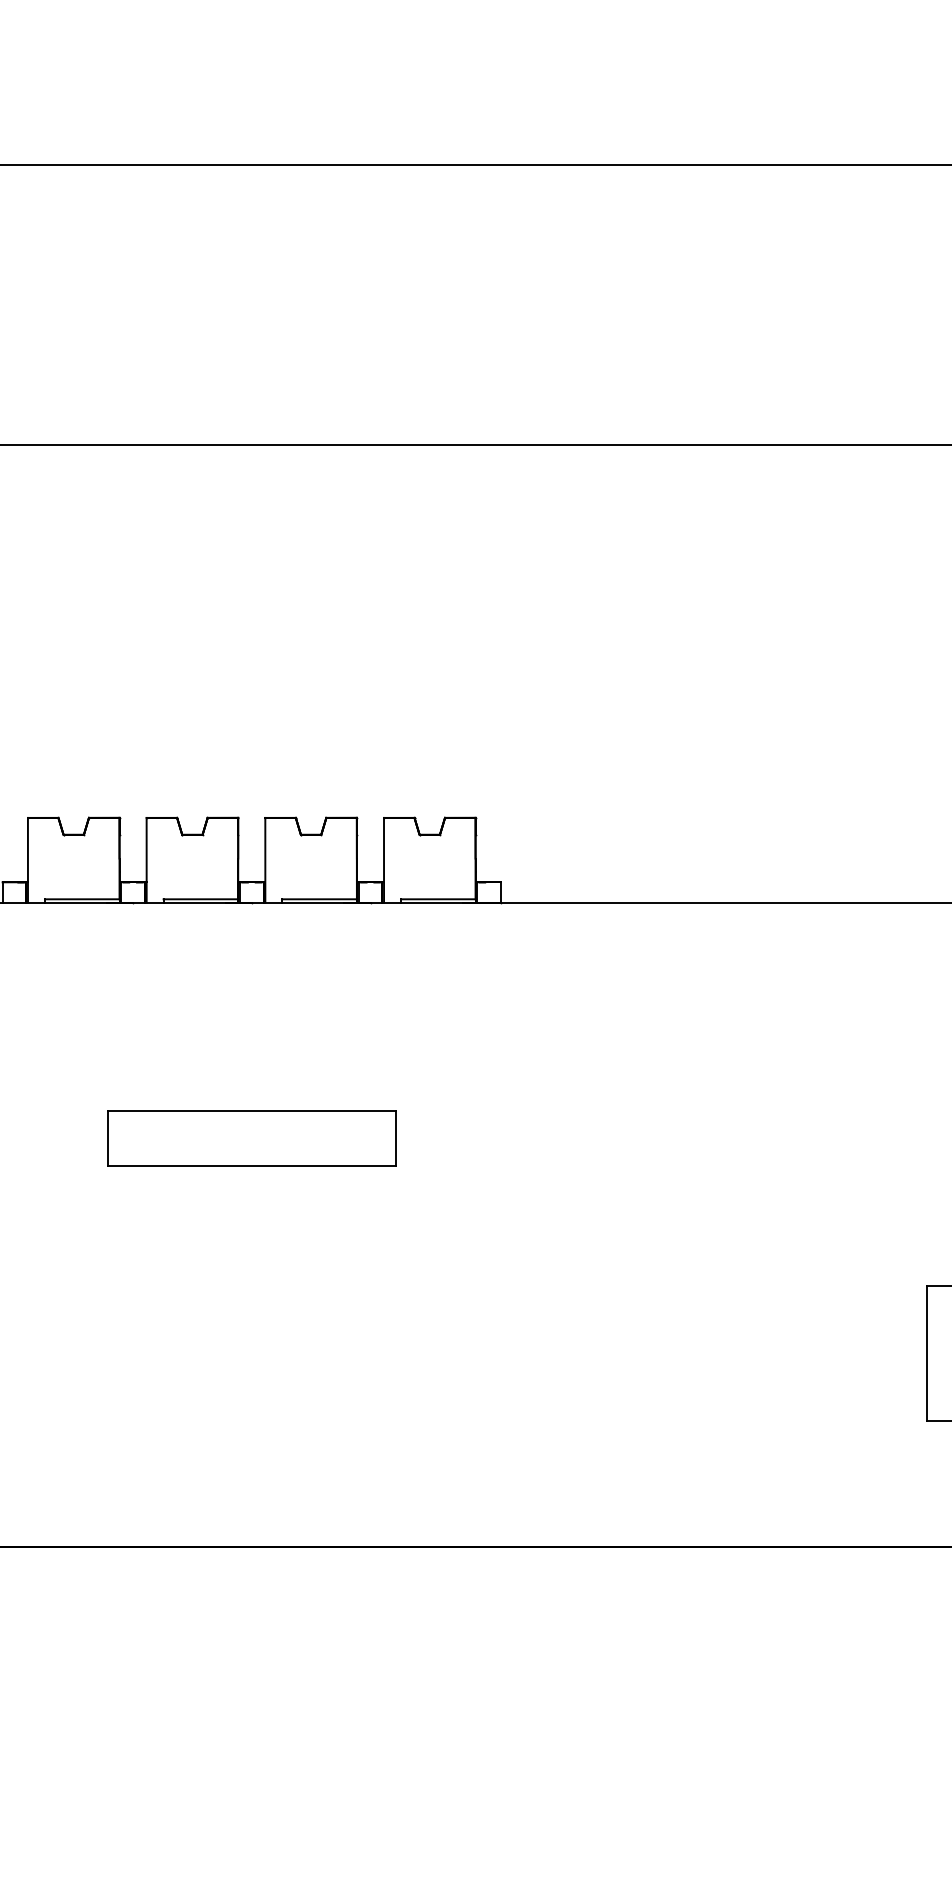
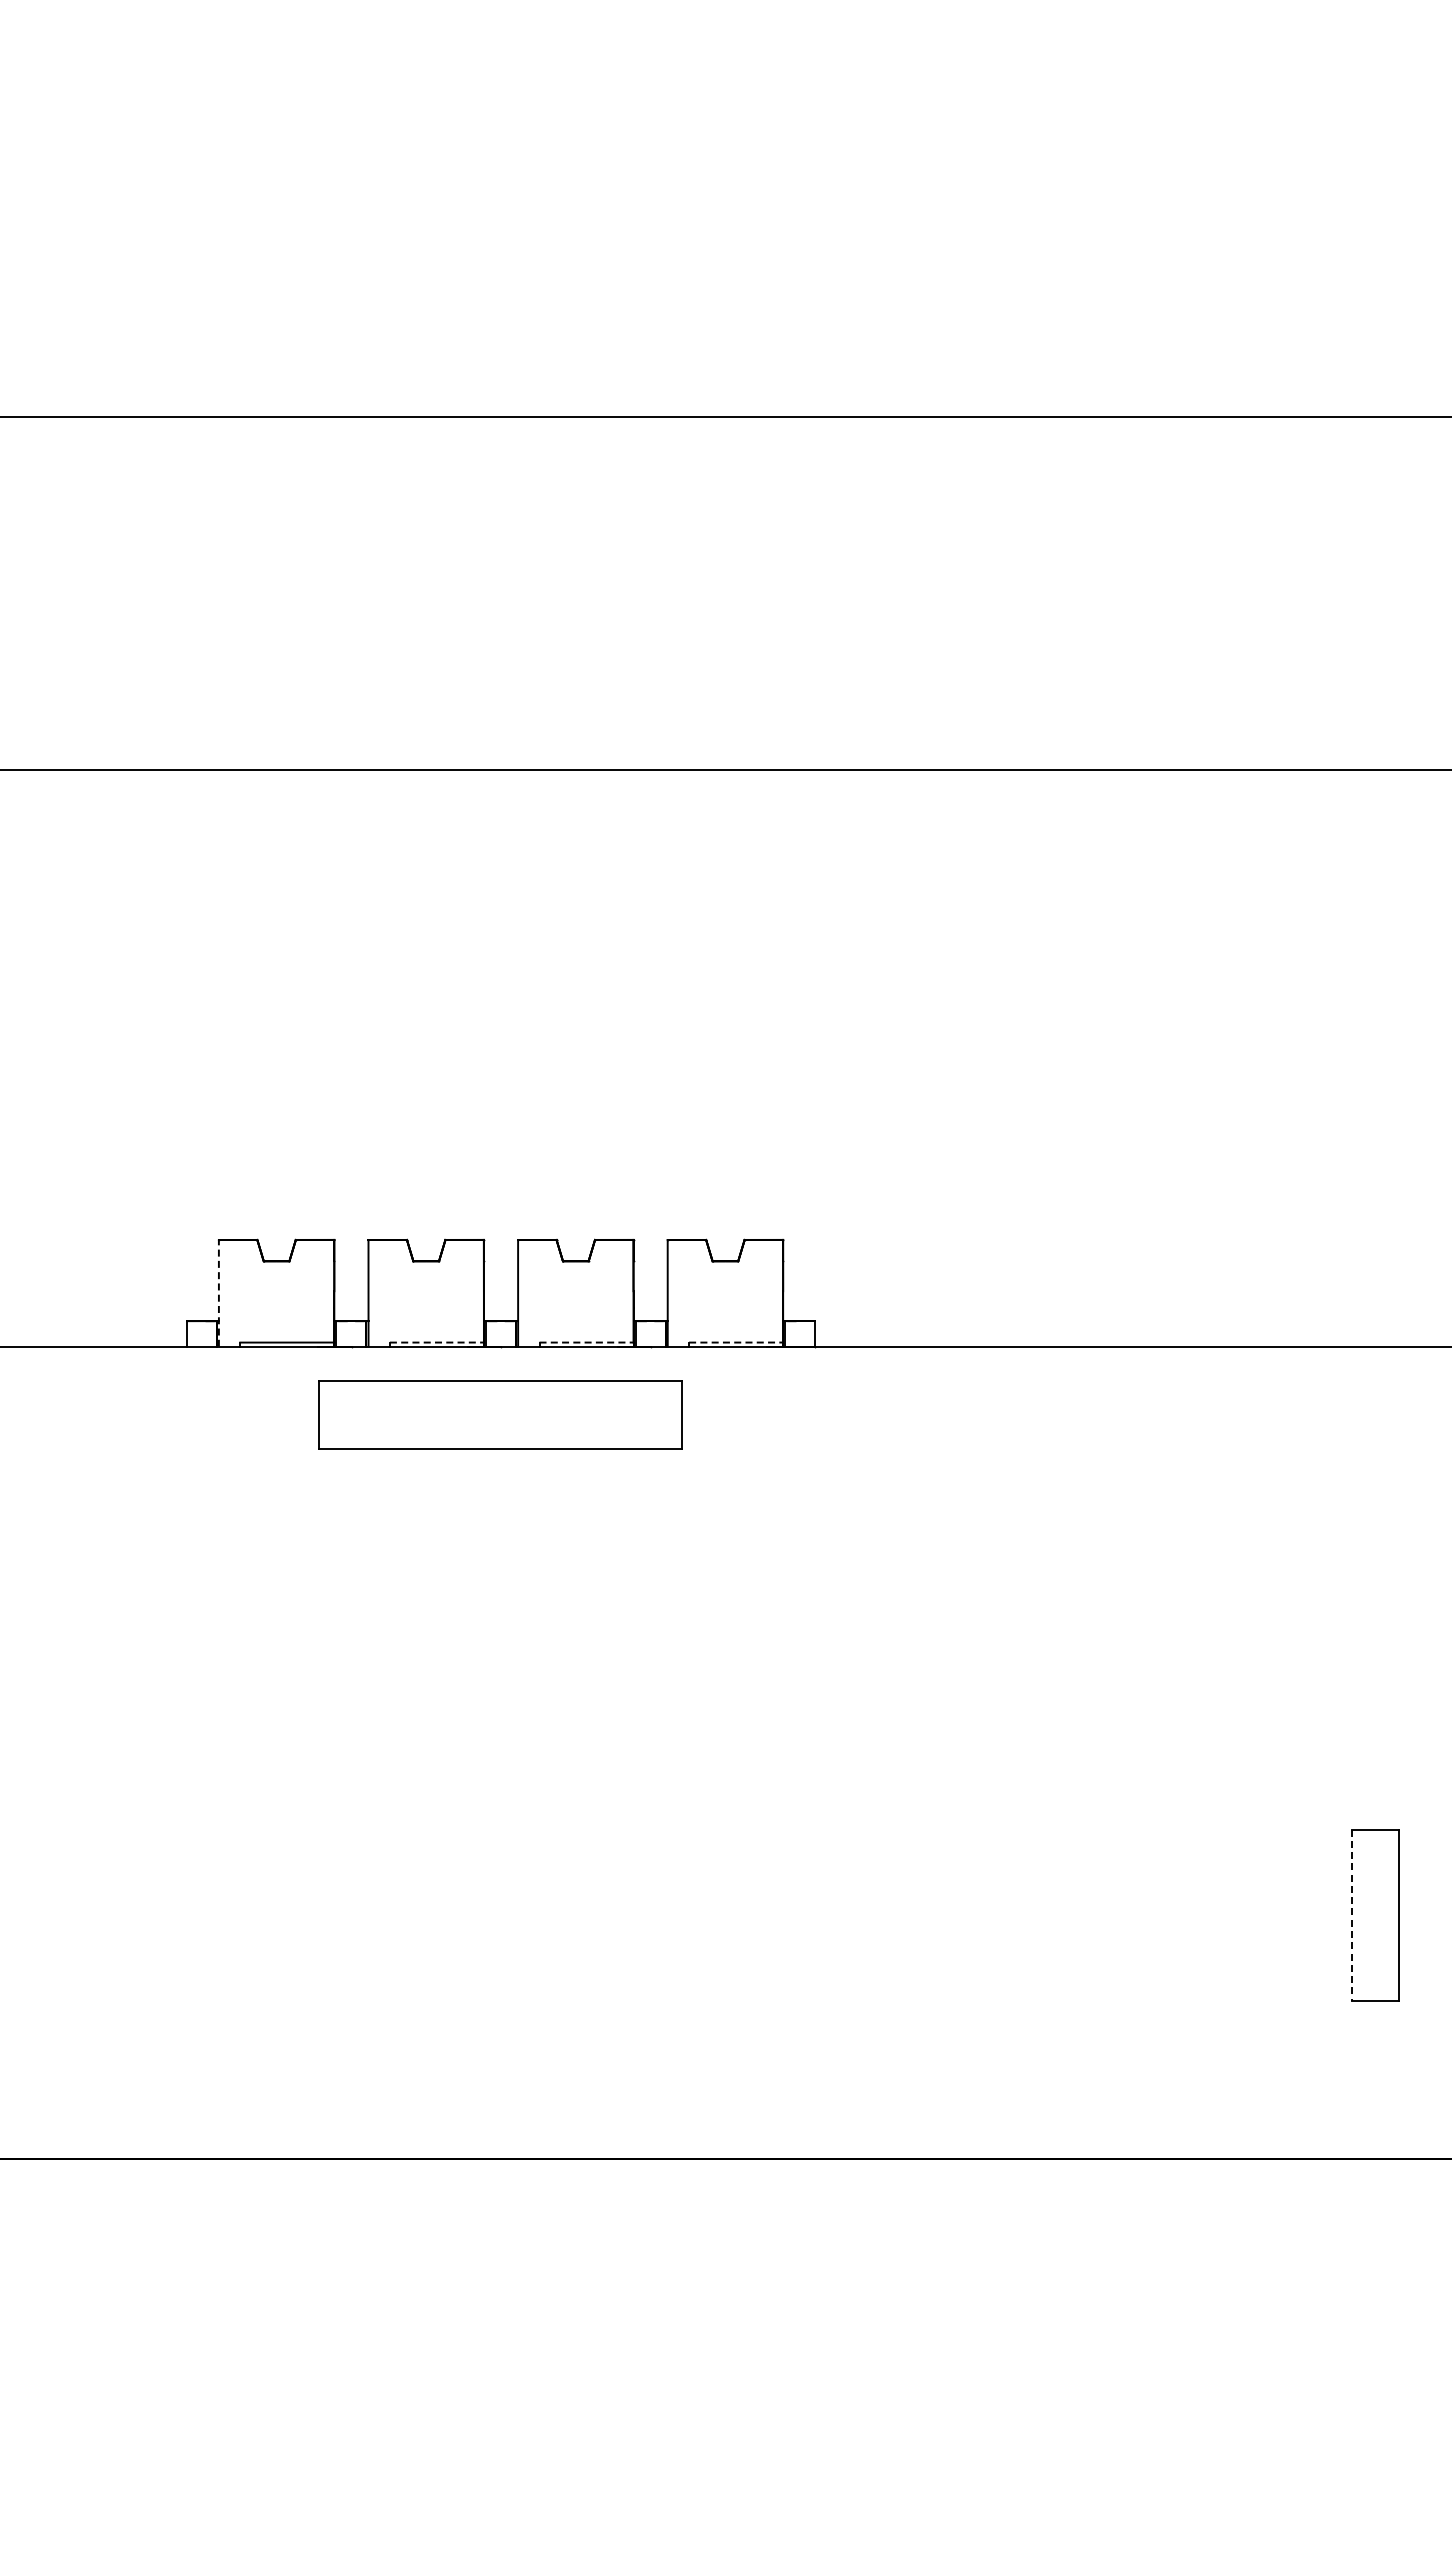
line: (27, 859) -> (218, 1292), solid -> dashed
line: (201, 899) -> (437, 1342), solid -> dashed
line: (320, 899) -> (587, 1342), solid -> dashed
line: (438, 899) -> (736, 1342), solid -> dashed
part: (251, 1138) -> (500, 1414), moved
line: (926, 1353) -> (1351, 1915), solid -> dashed

